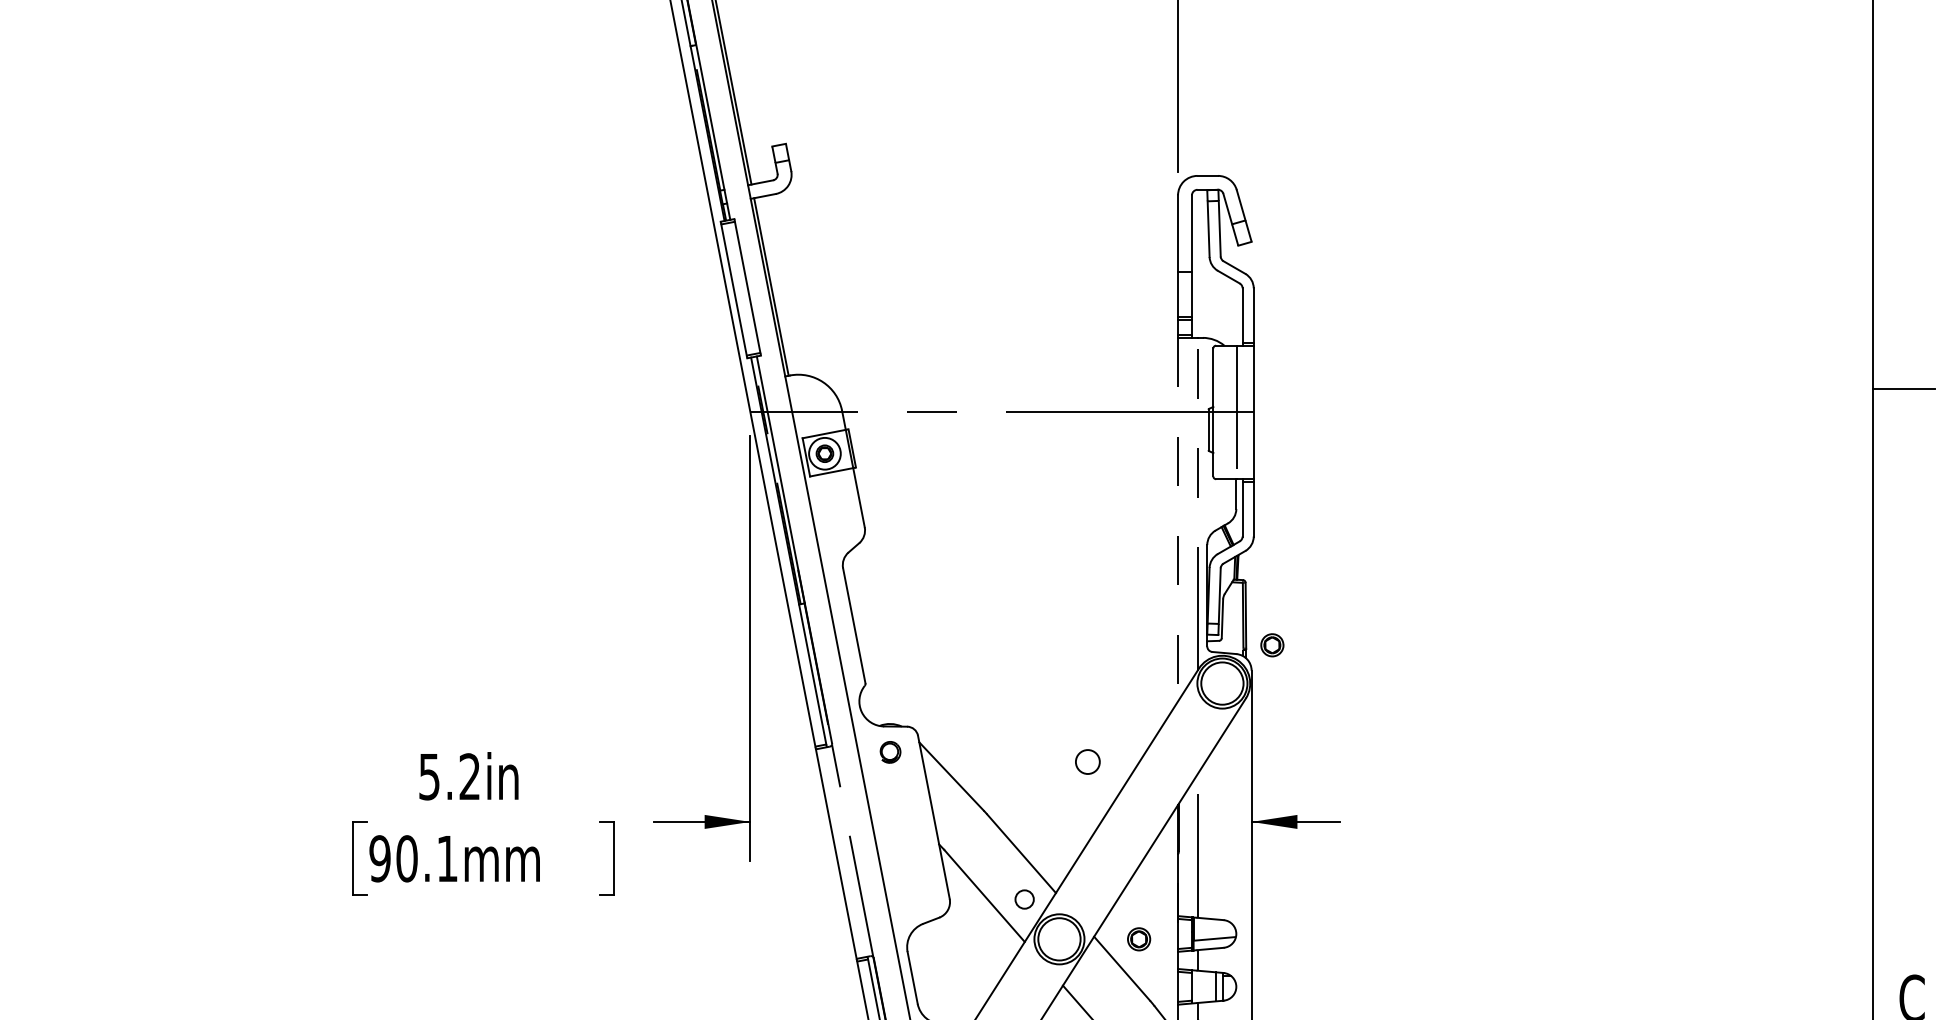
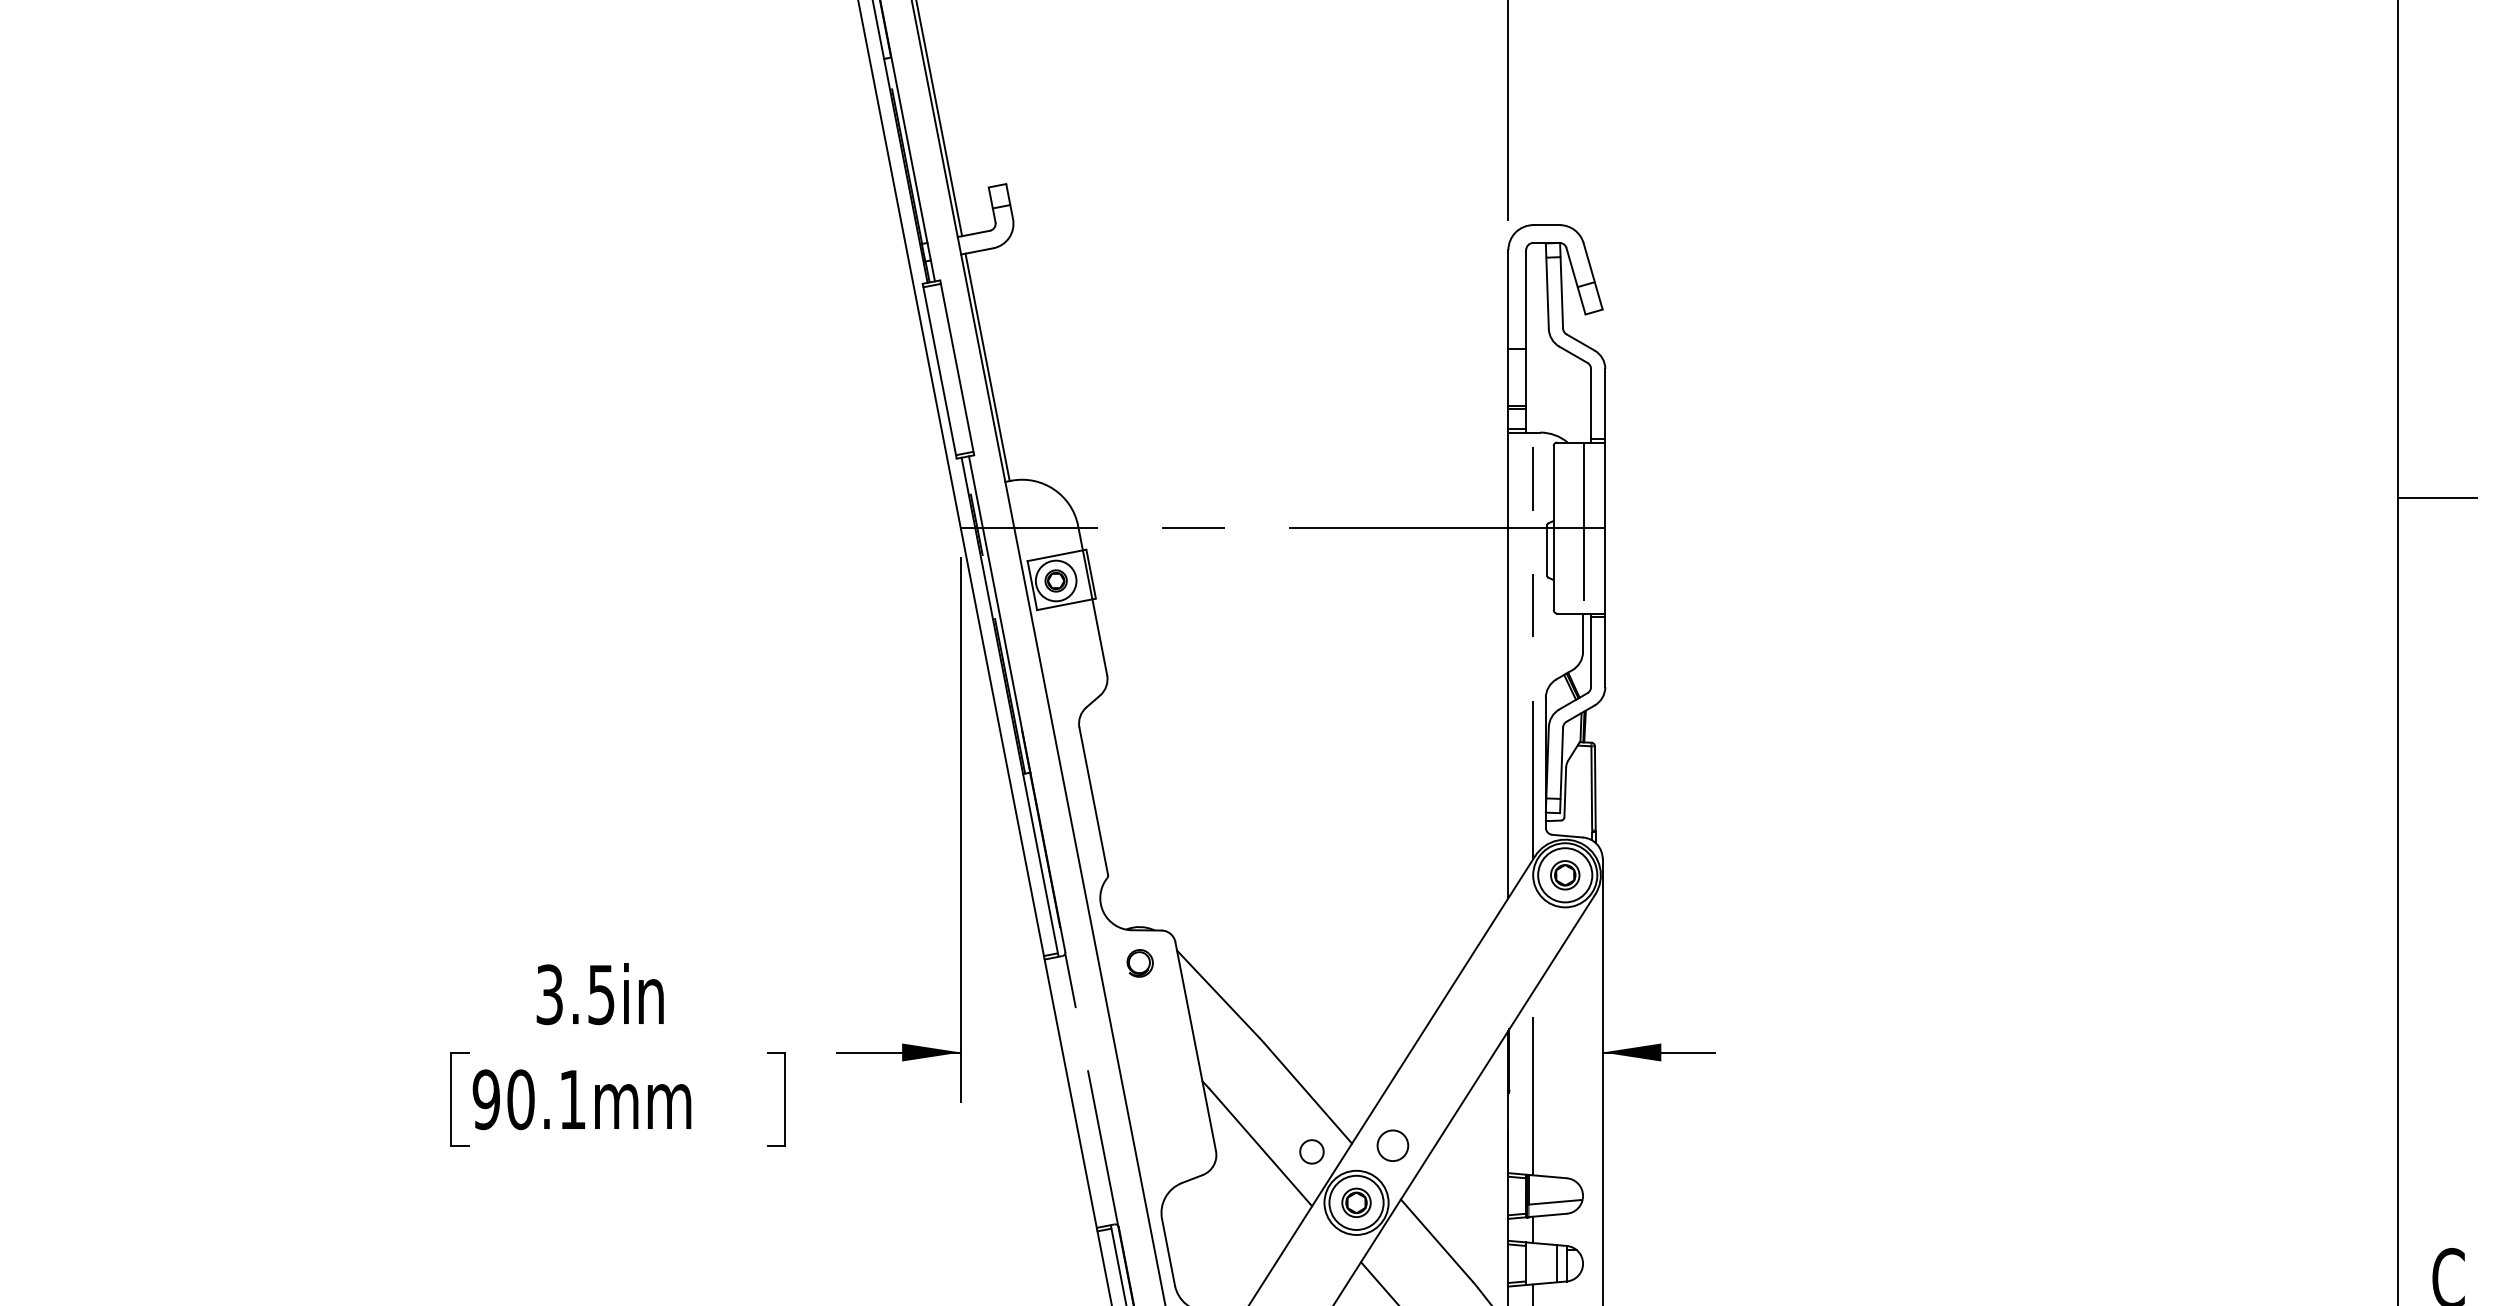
line: (1178, 519) -> (1508, 665), dashed -> solid
part: (1272, 645) -> (1565, 875), moved
circle: (1087, 761) -> (1392, 1145), moved
text: (449, 776) -> (575, 994), 5.2in -> 3.5in
part: (1139, 939) -> (1356, 1202), moved

